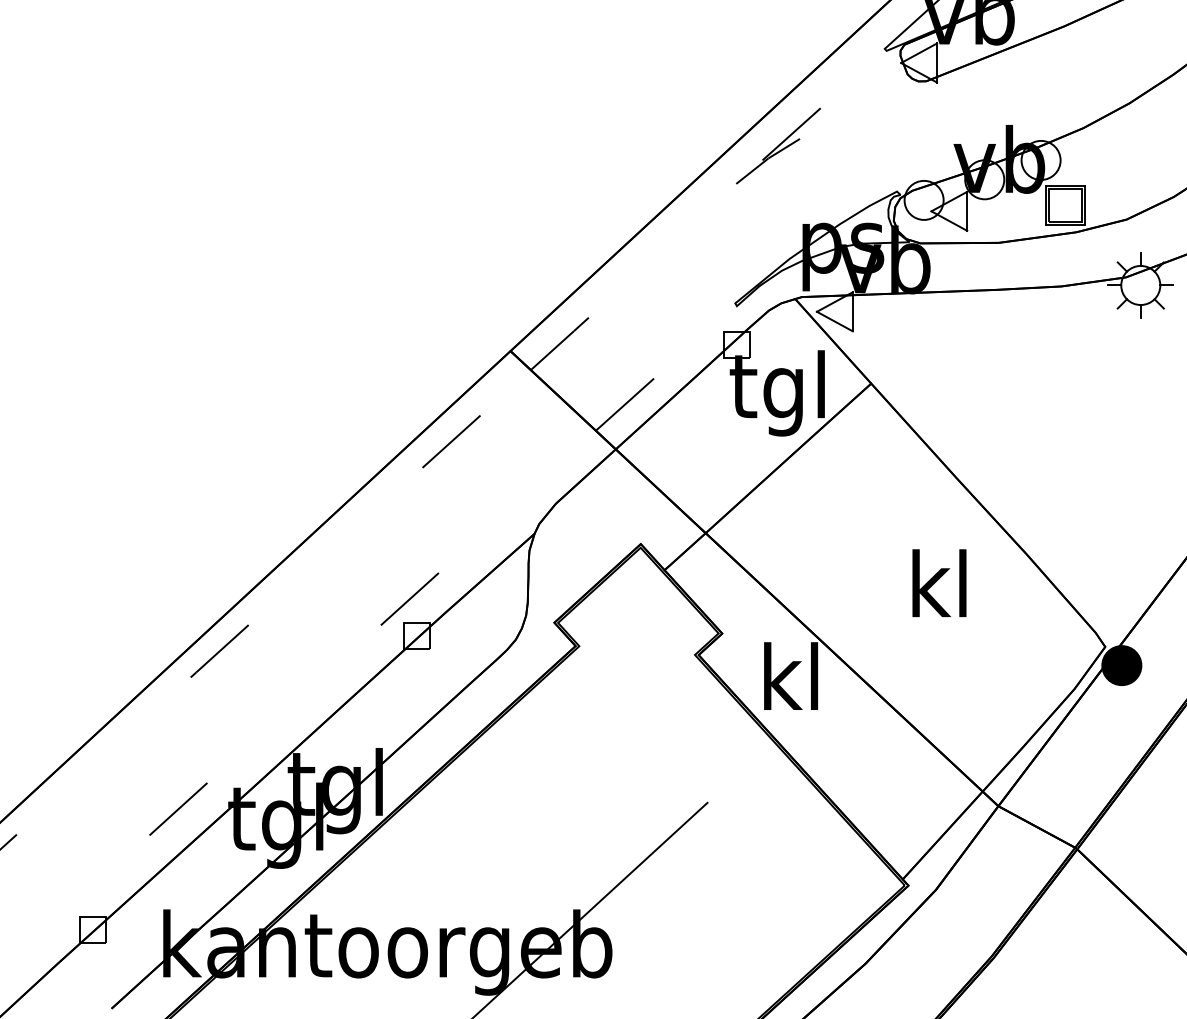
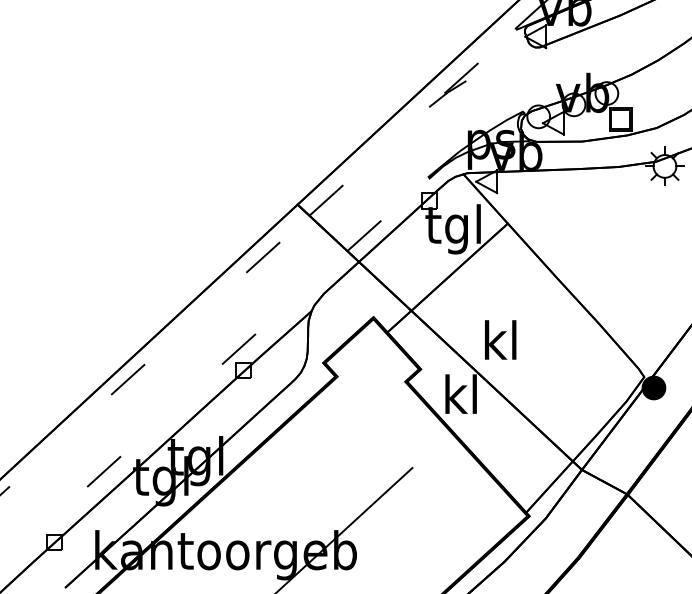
text: (939, 582) -> (500, 339), moved

